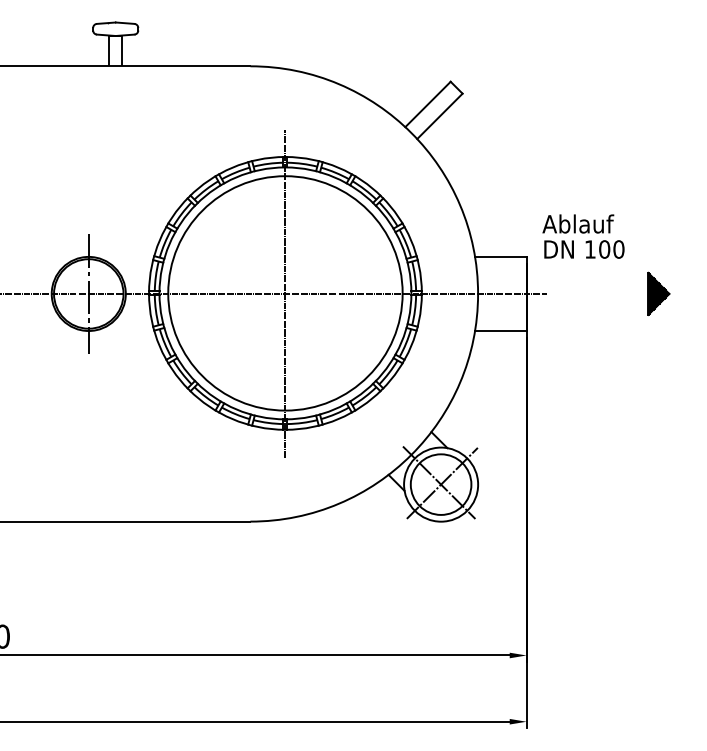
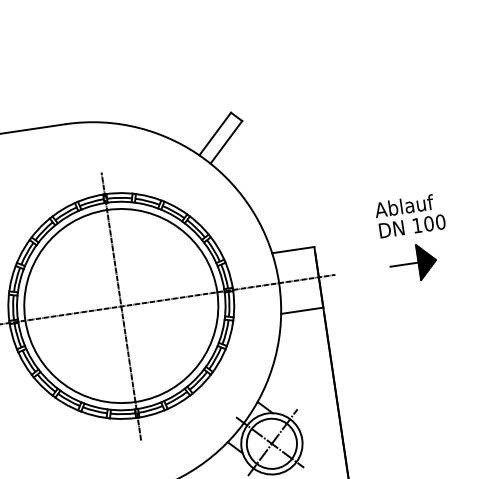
text: (583, 236) -> (410, 215), moved
line: (631, 293) -> (404, 264), added

